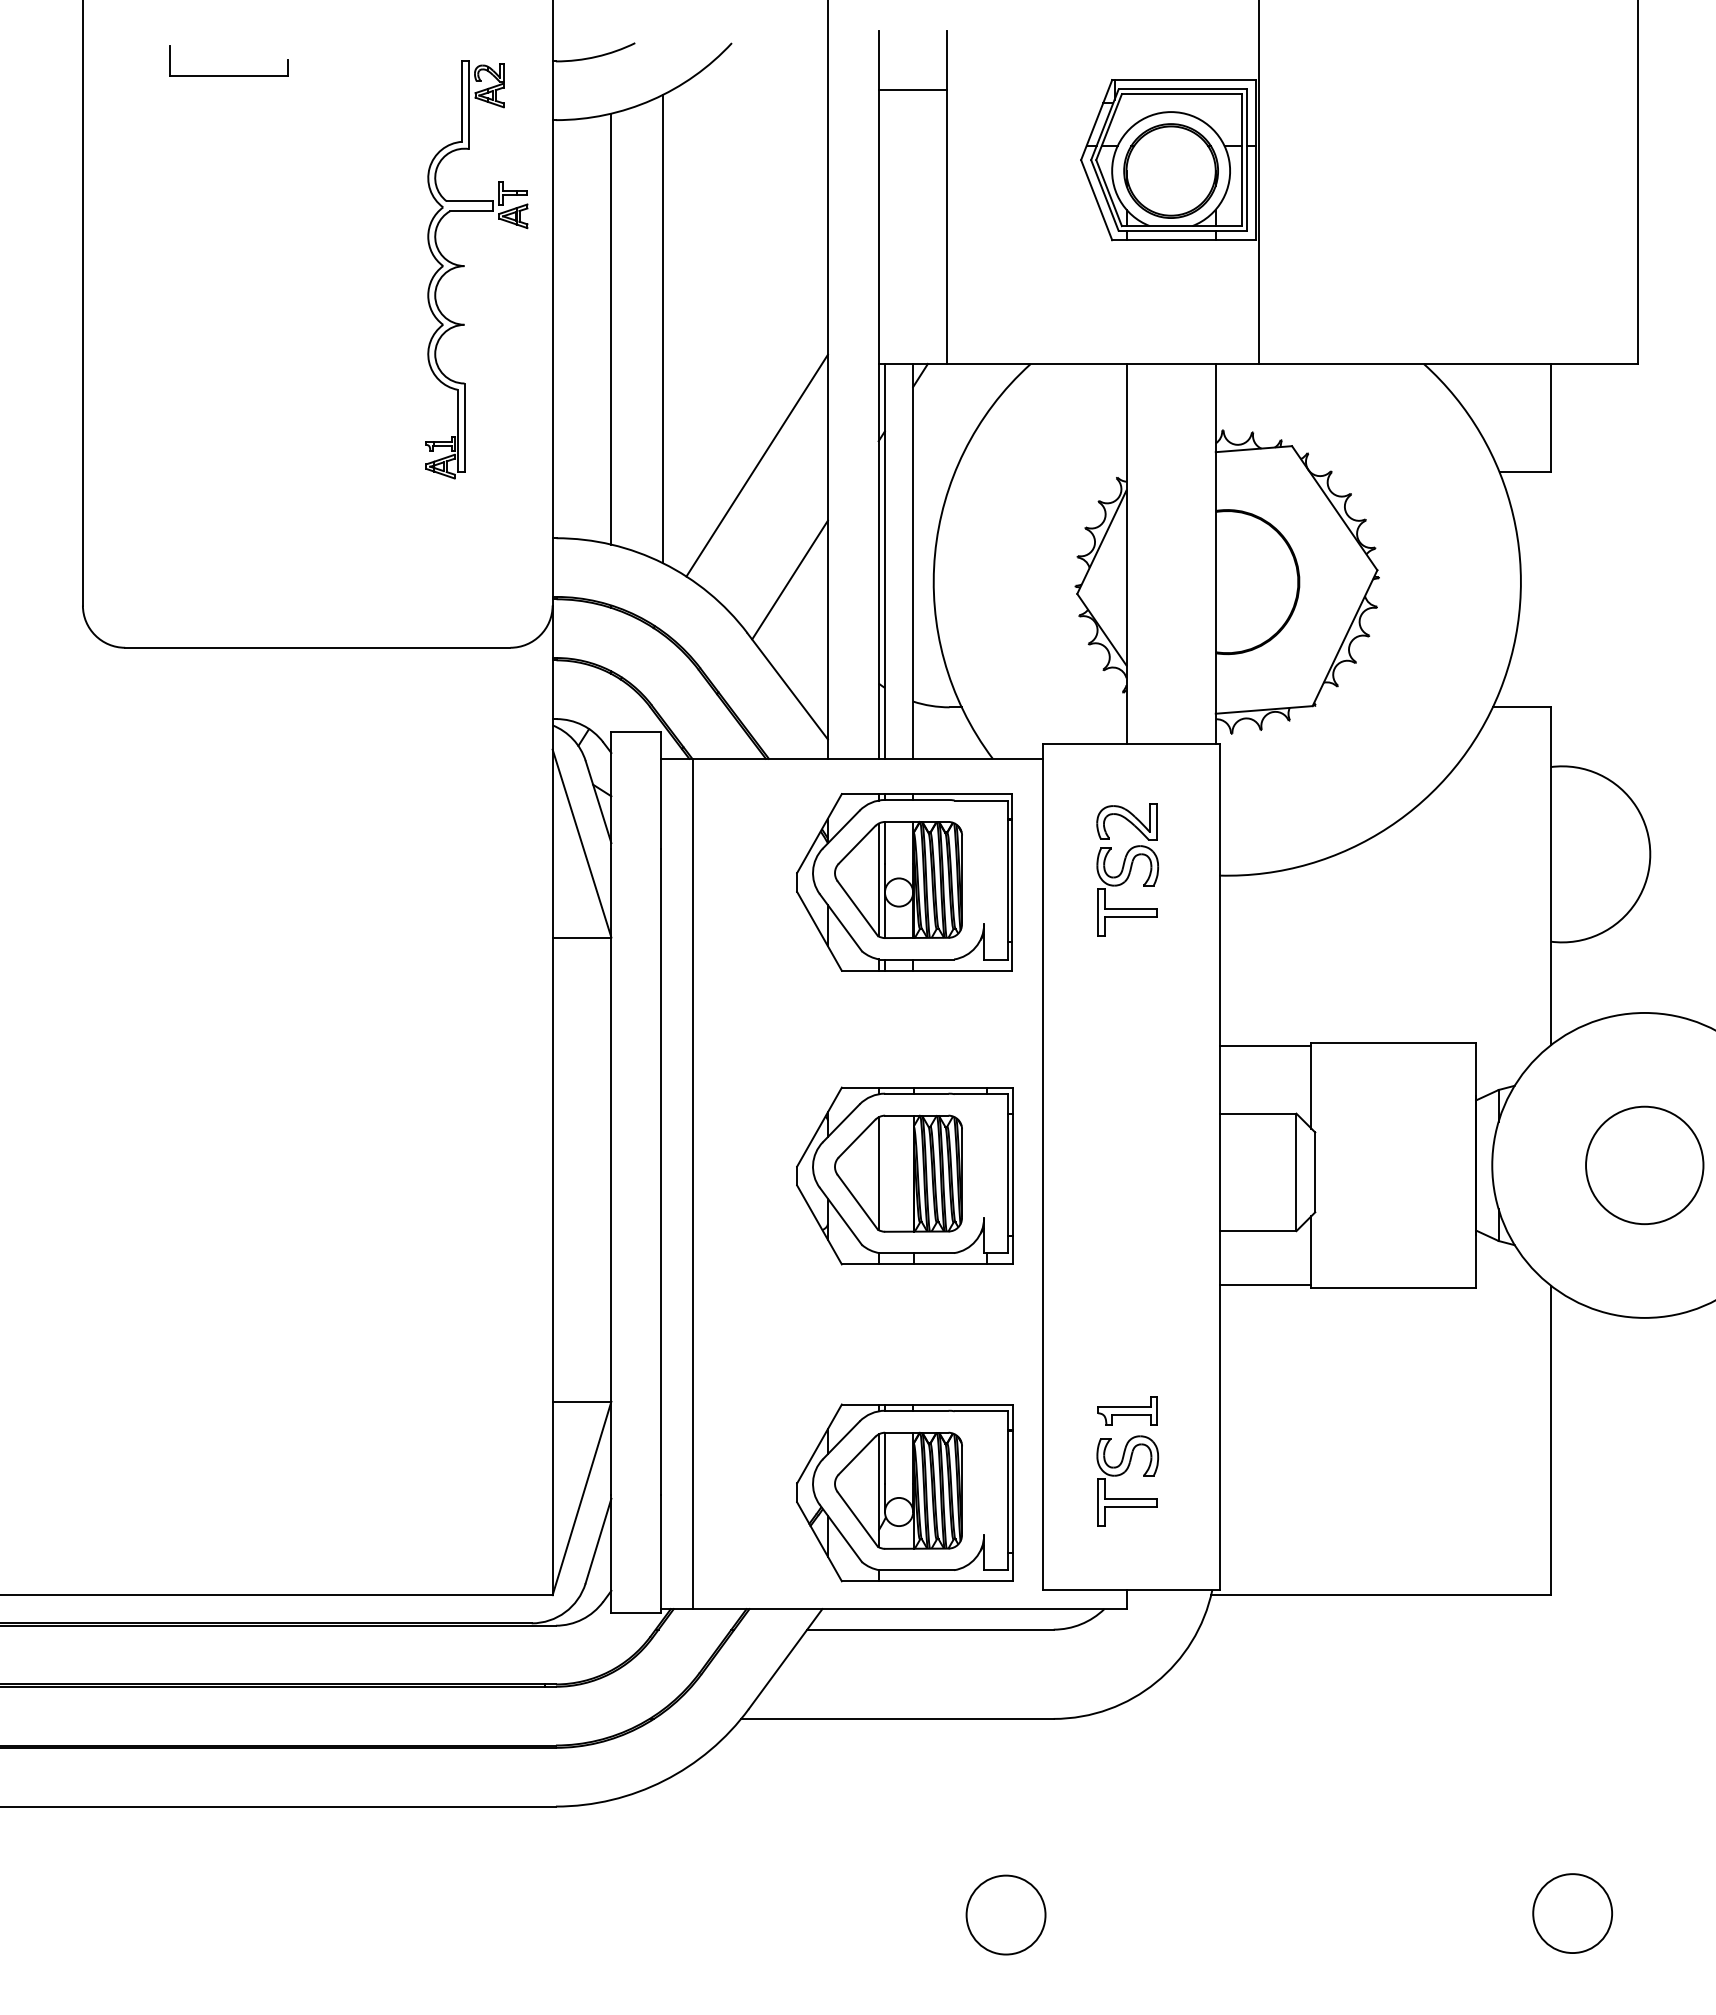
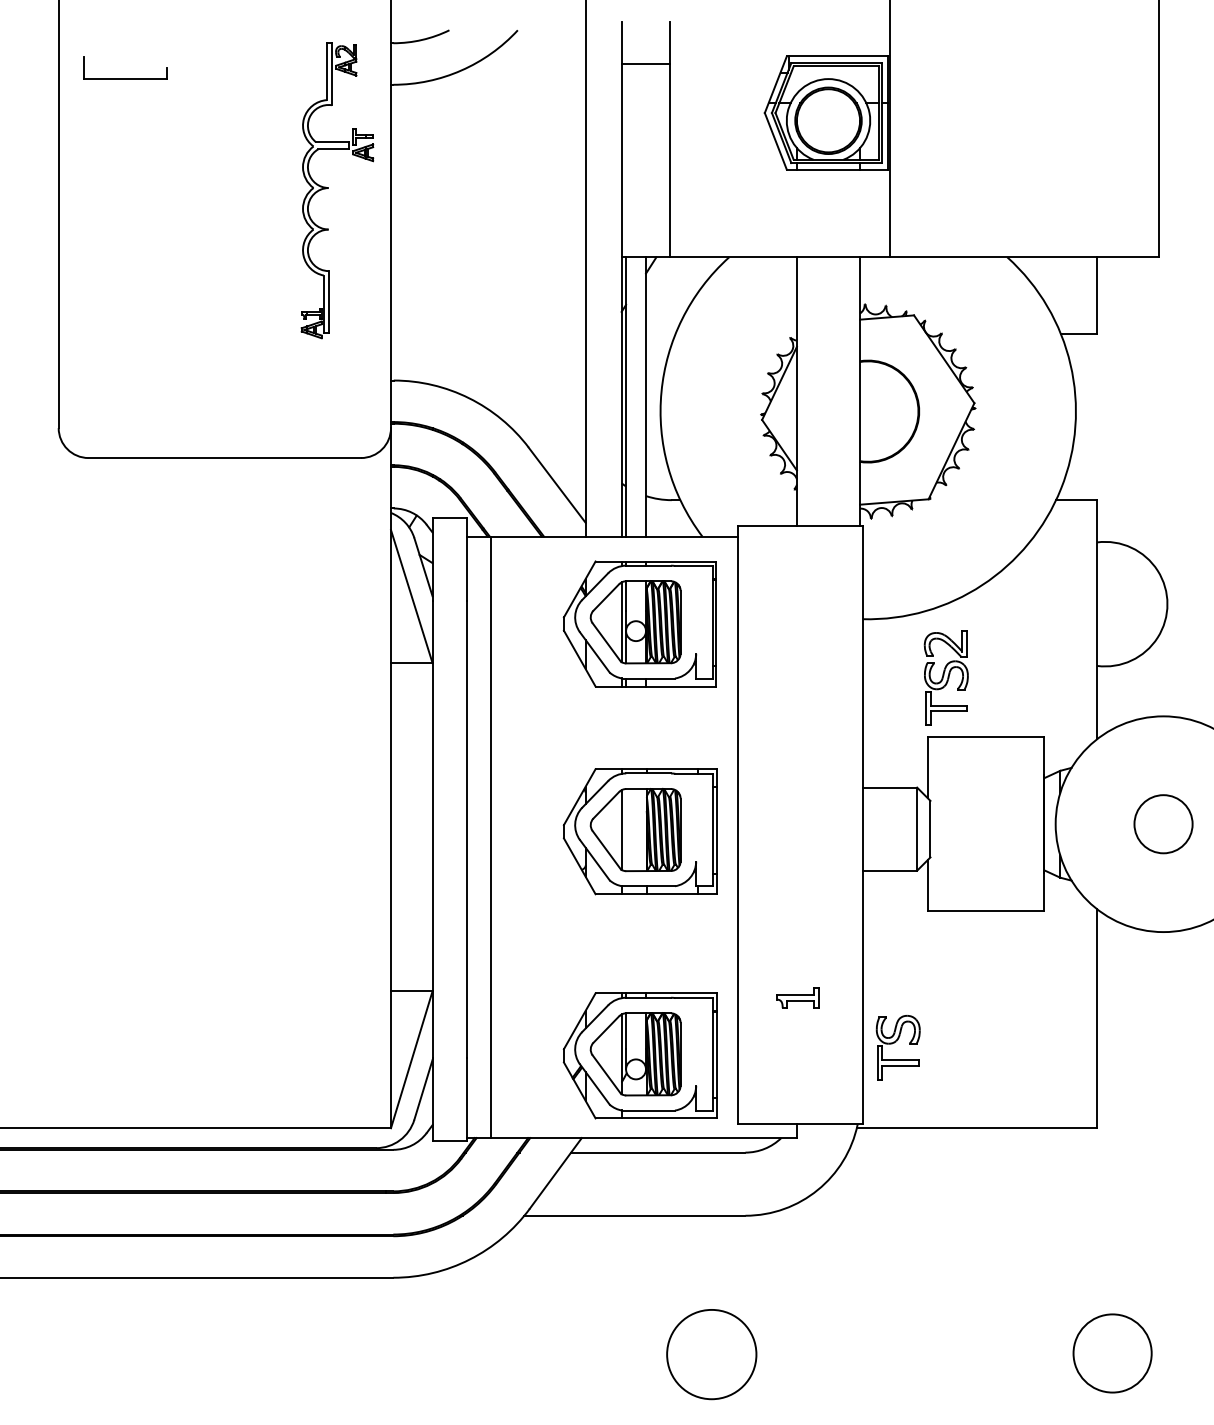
part: (228, 75) -> (124, 78), moved
line: (611, 328) -> (432, 232), removed
line: (663, 328) -> (469, 232), removed
line: (756, 465) -> (535, 329), removed
line: (789, 579) -> (558, 409), removed
part: (1127, 869) -> (946, 677), moved
line: (1265, 1045) -> (895, 739), removed
circle: (1644, 1165) -> (1163, 824), size x0.7
line: (1265, 1285) -> (895, 909), removed
part: (1123, 1474) -> (895, 1042), moved
circle: (1572, 1913) -> (1112, 1353), size x1.4
circle: (1005, 1914) -> (711, 1354), size x1.6

